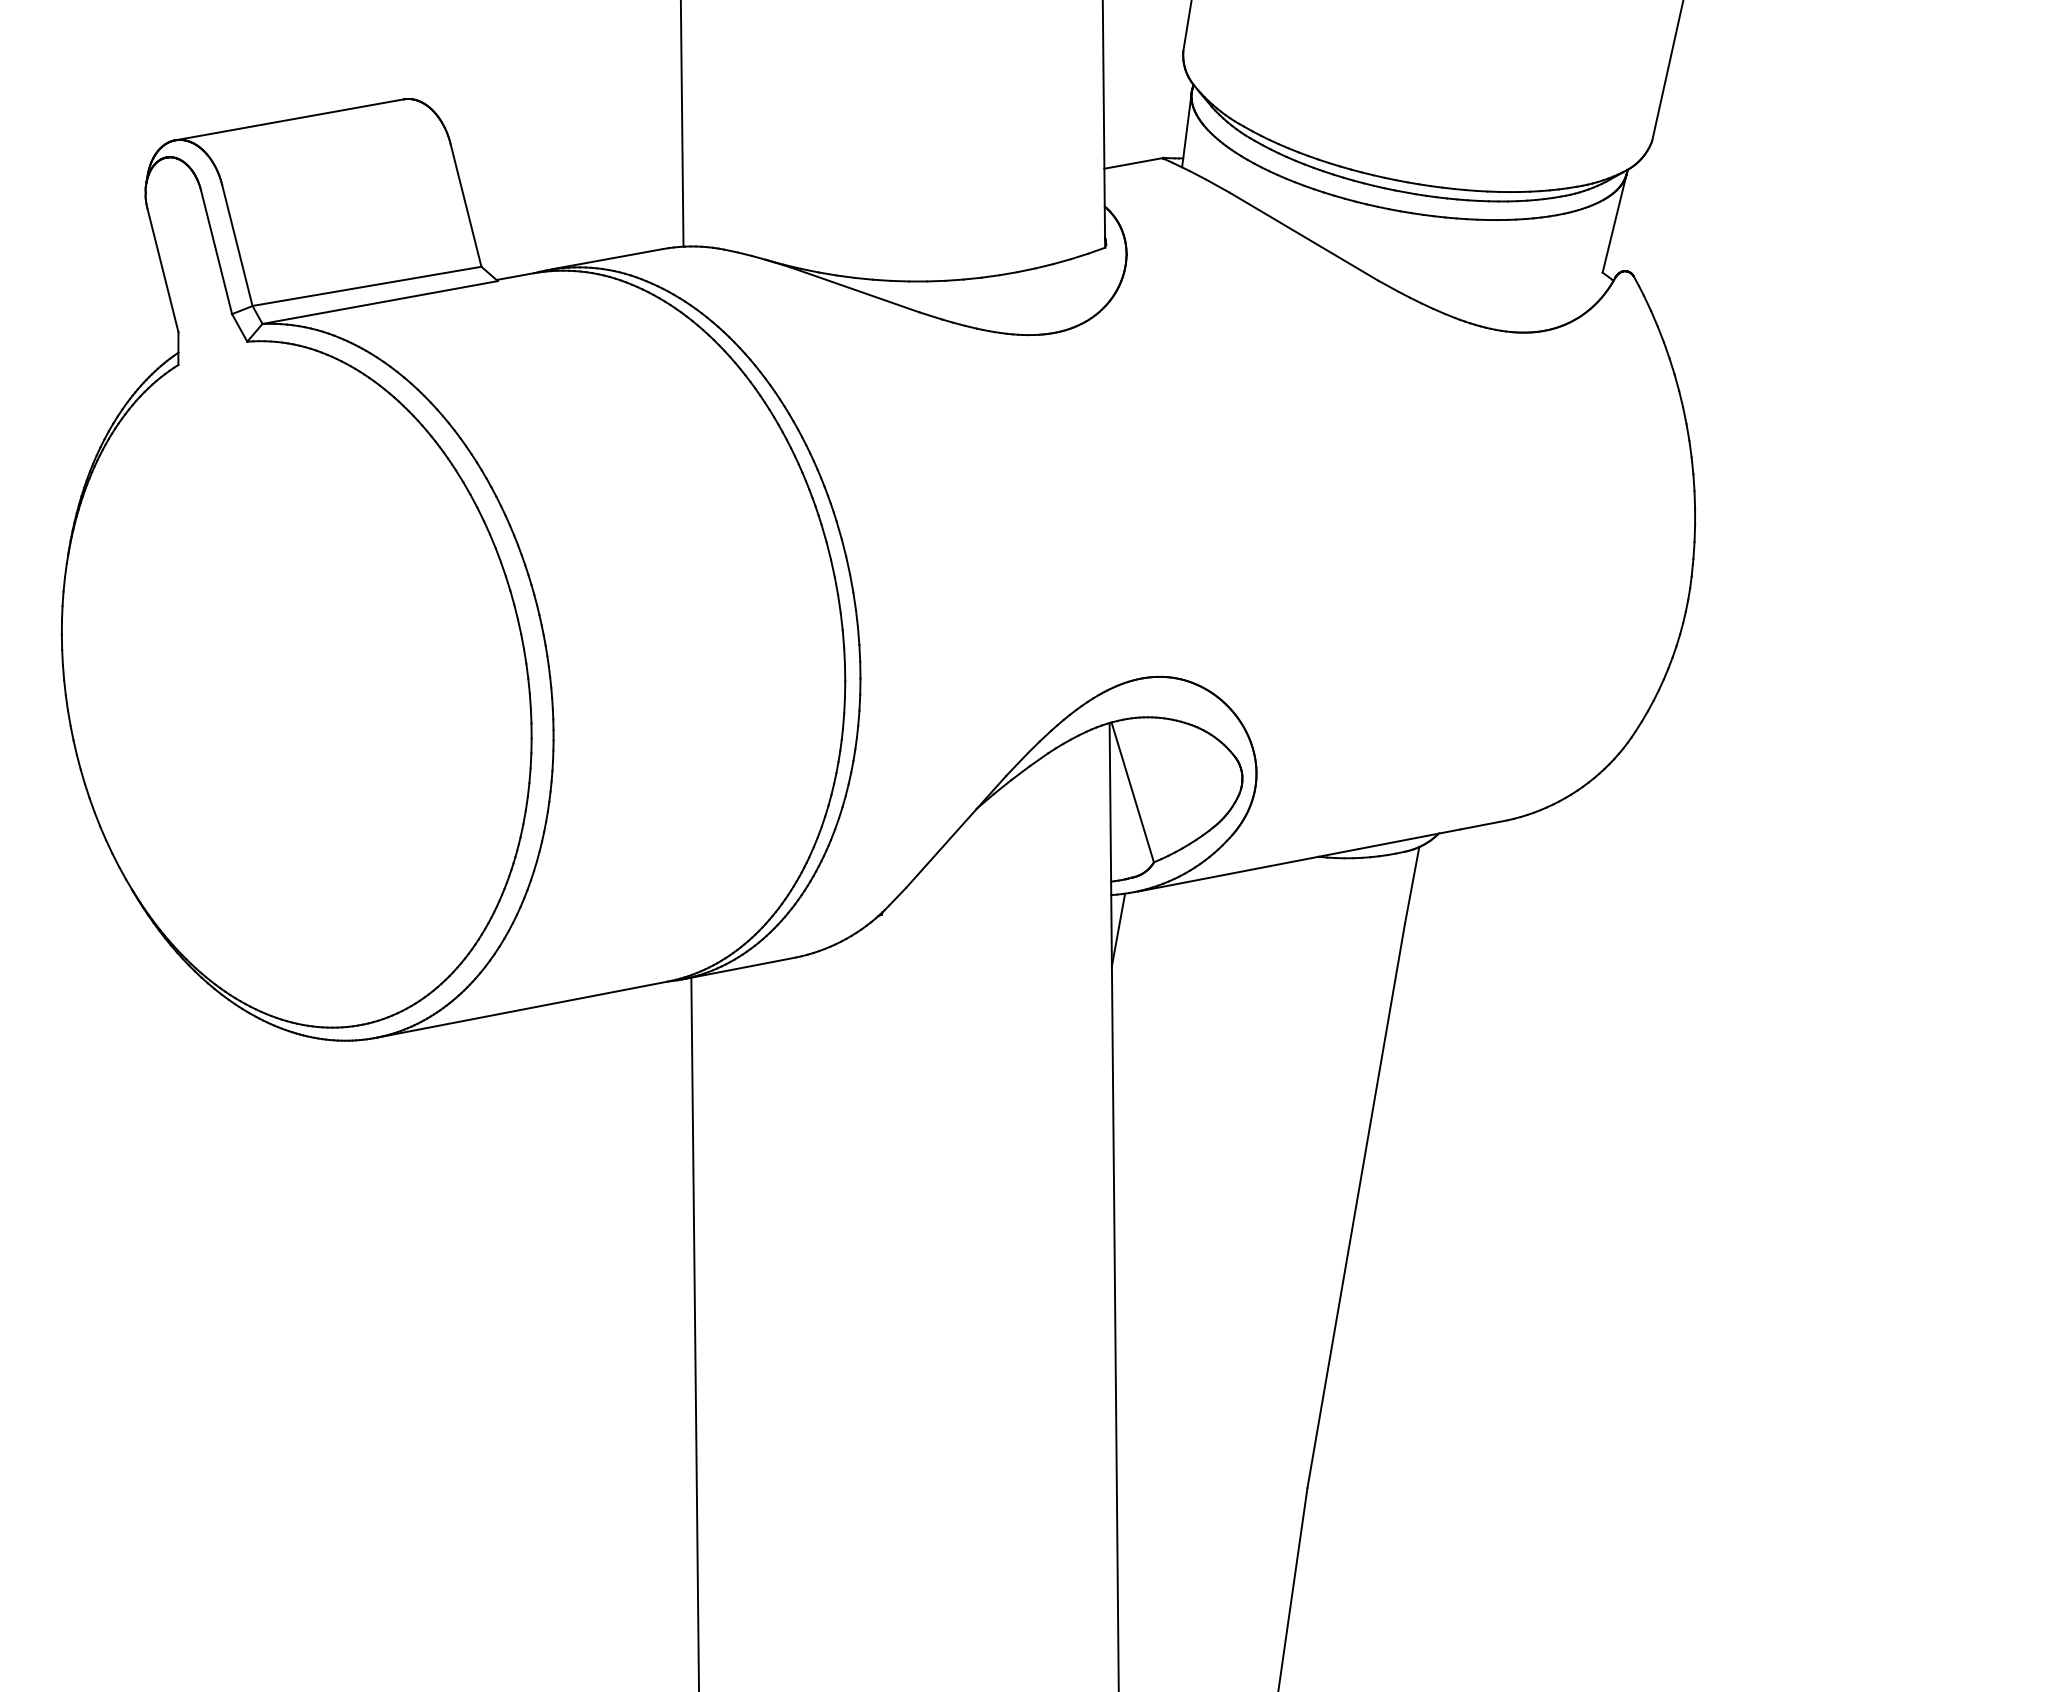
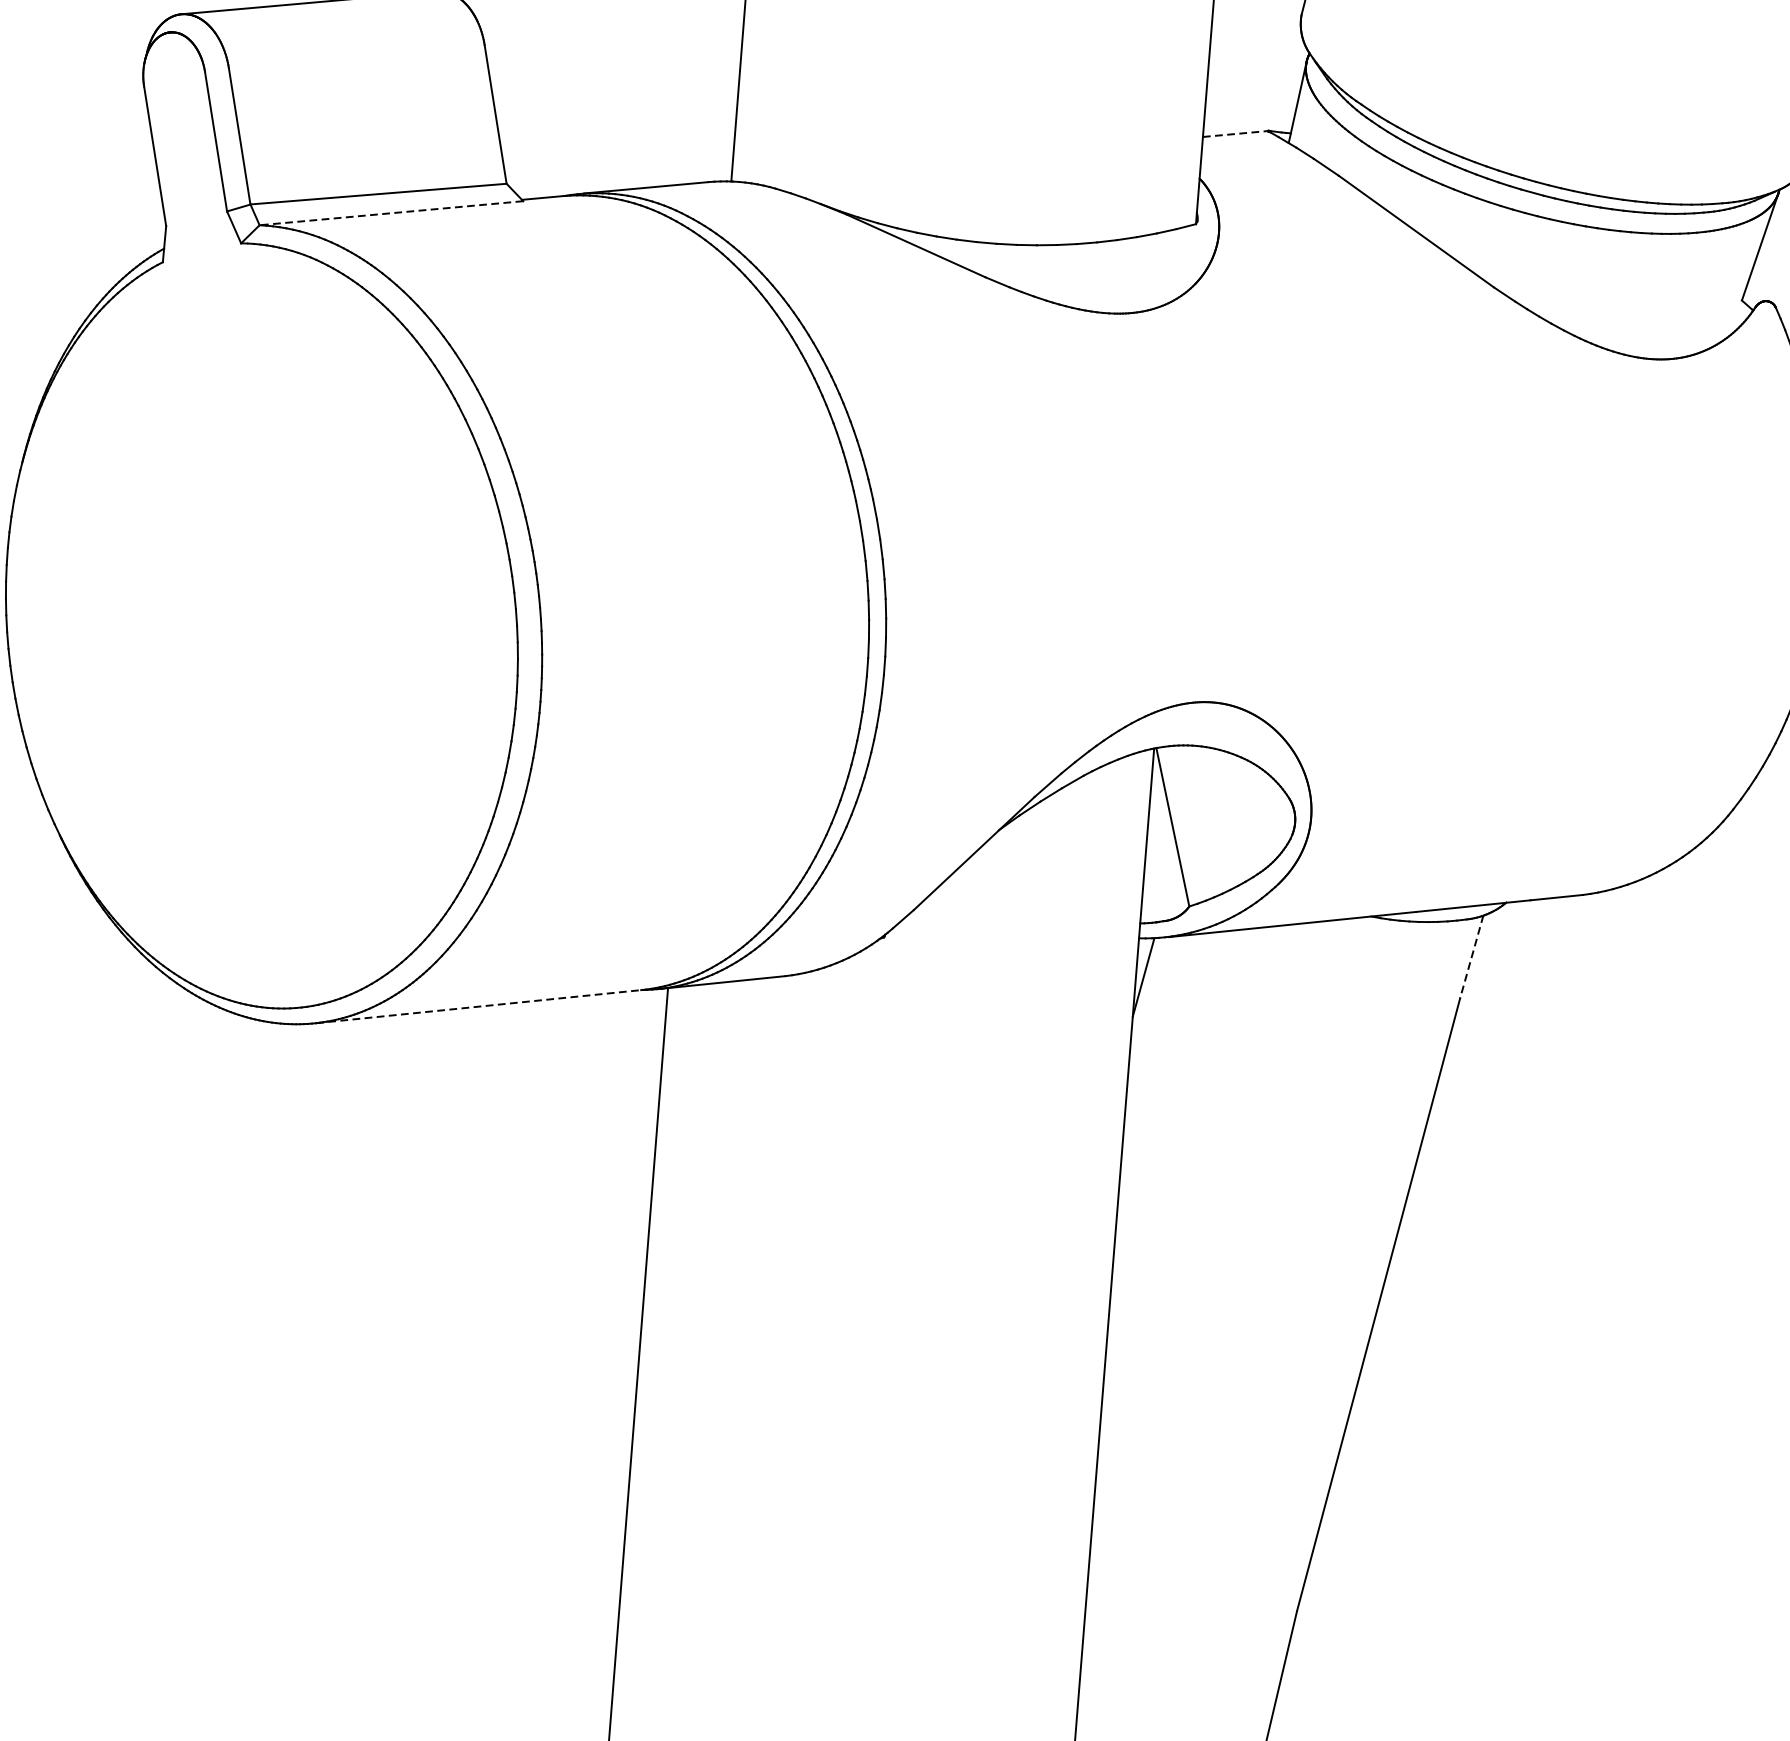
line: (1133, 163) -> (1235, 134), solid -> dashed
line: (380, 302) -> (391, 213), solid -> dashed
line: (1412, 885) -> (1472, 957), solid -> dashed
line: (522, 1009) -> (478, 1006), solid -> dashed

